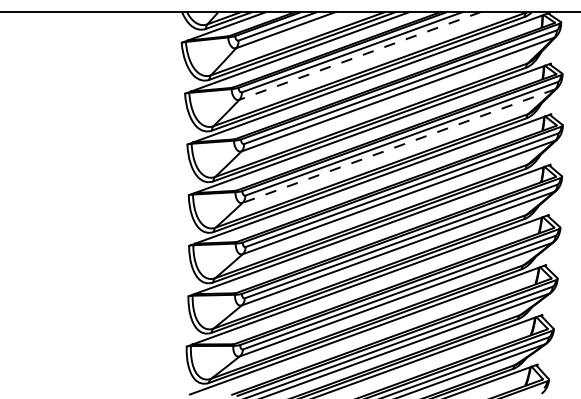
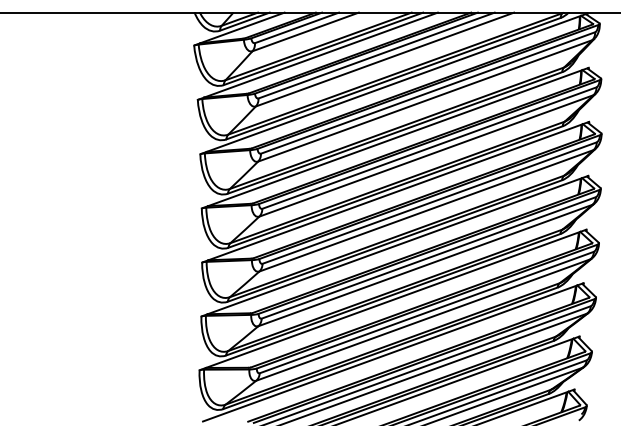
line: (360, 55) -> (385, 59), dashed -> solid
line: (398, 146) -> (425, 156), dashed -> solid

